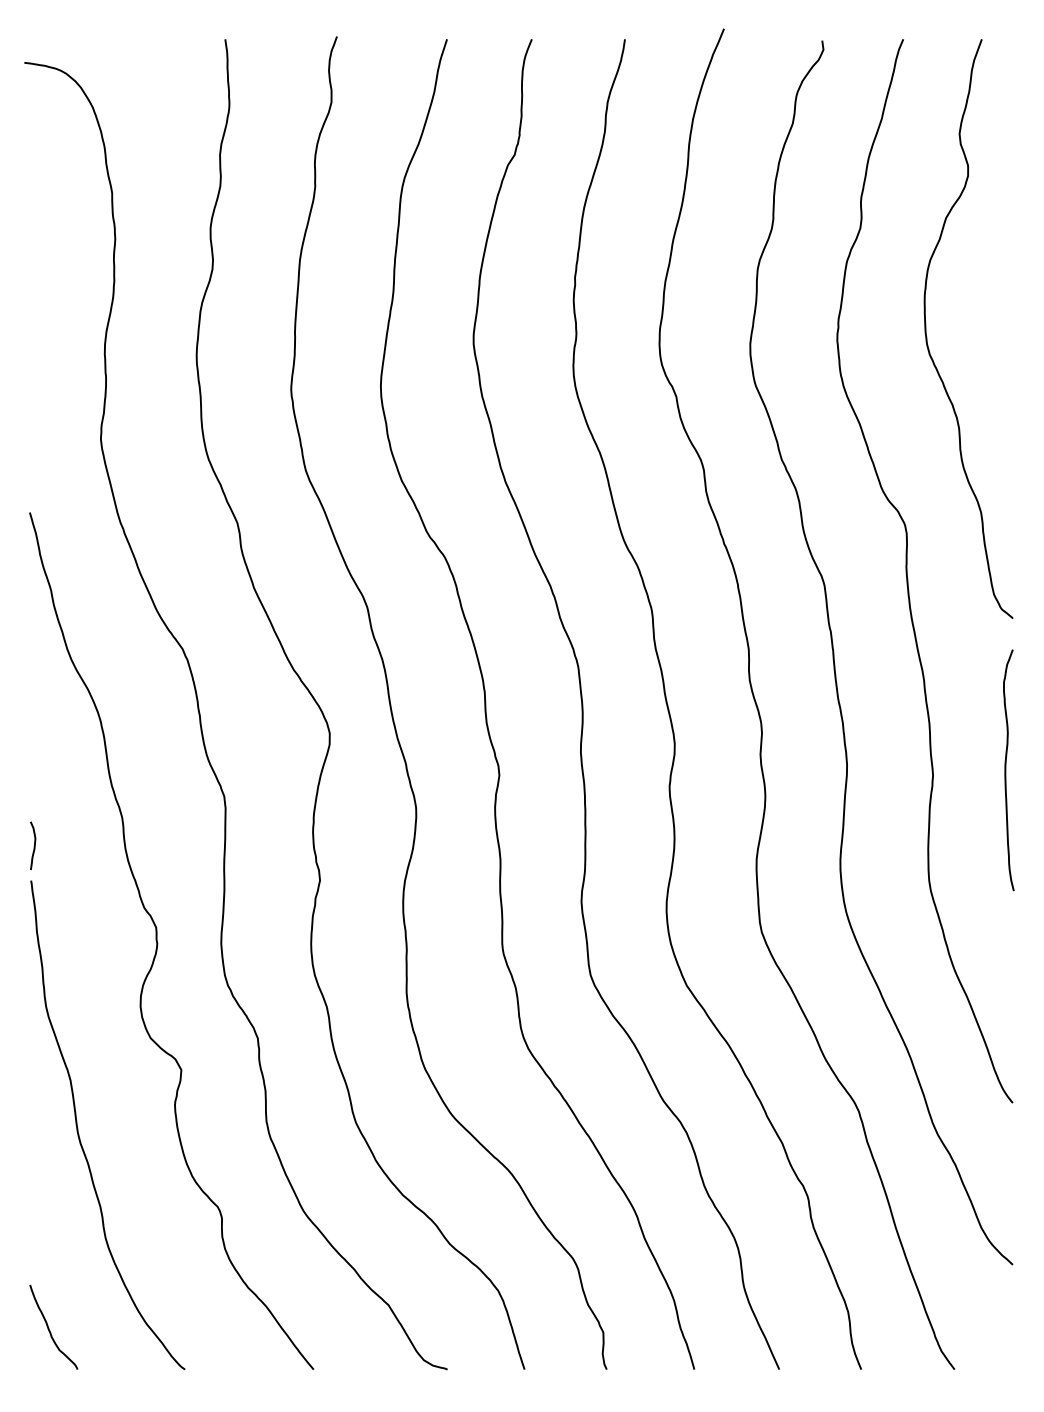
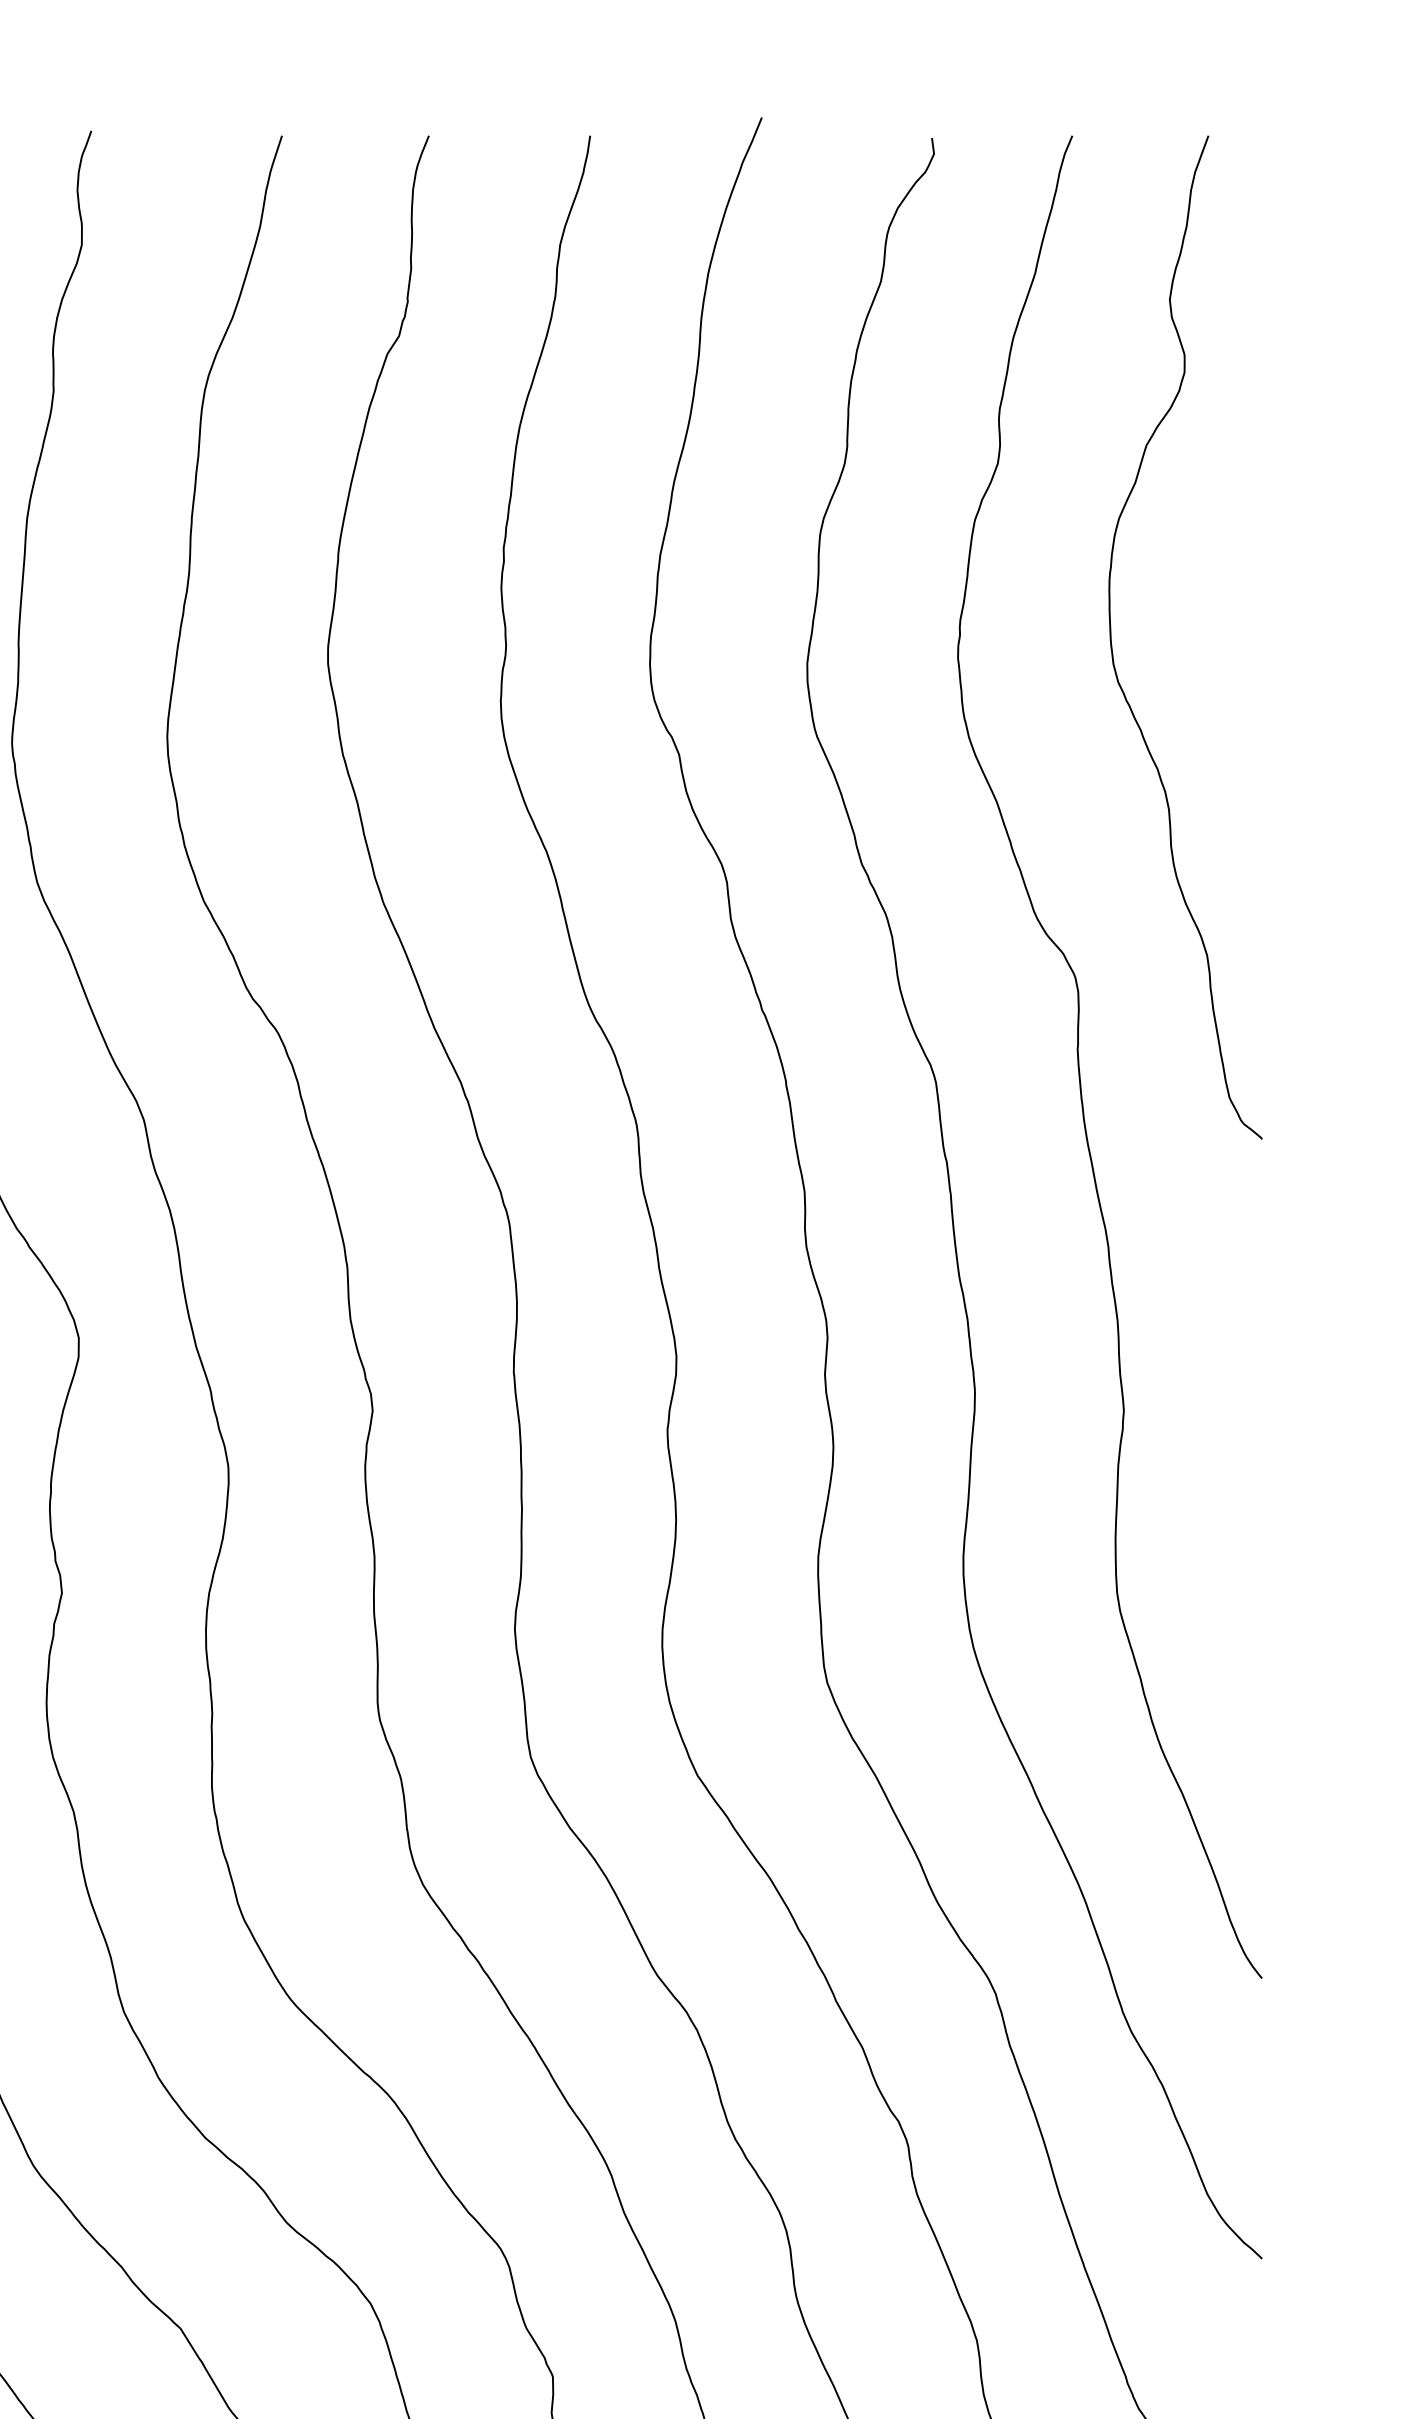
curve: (1006, 770) -> (1251, 1402), removed

